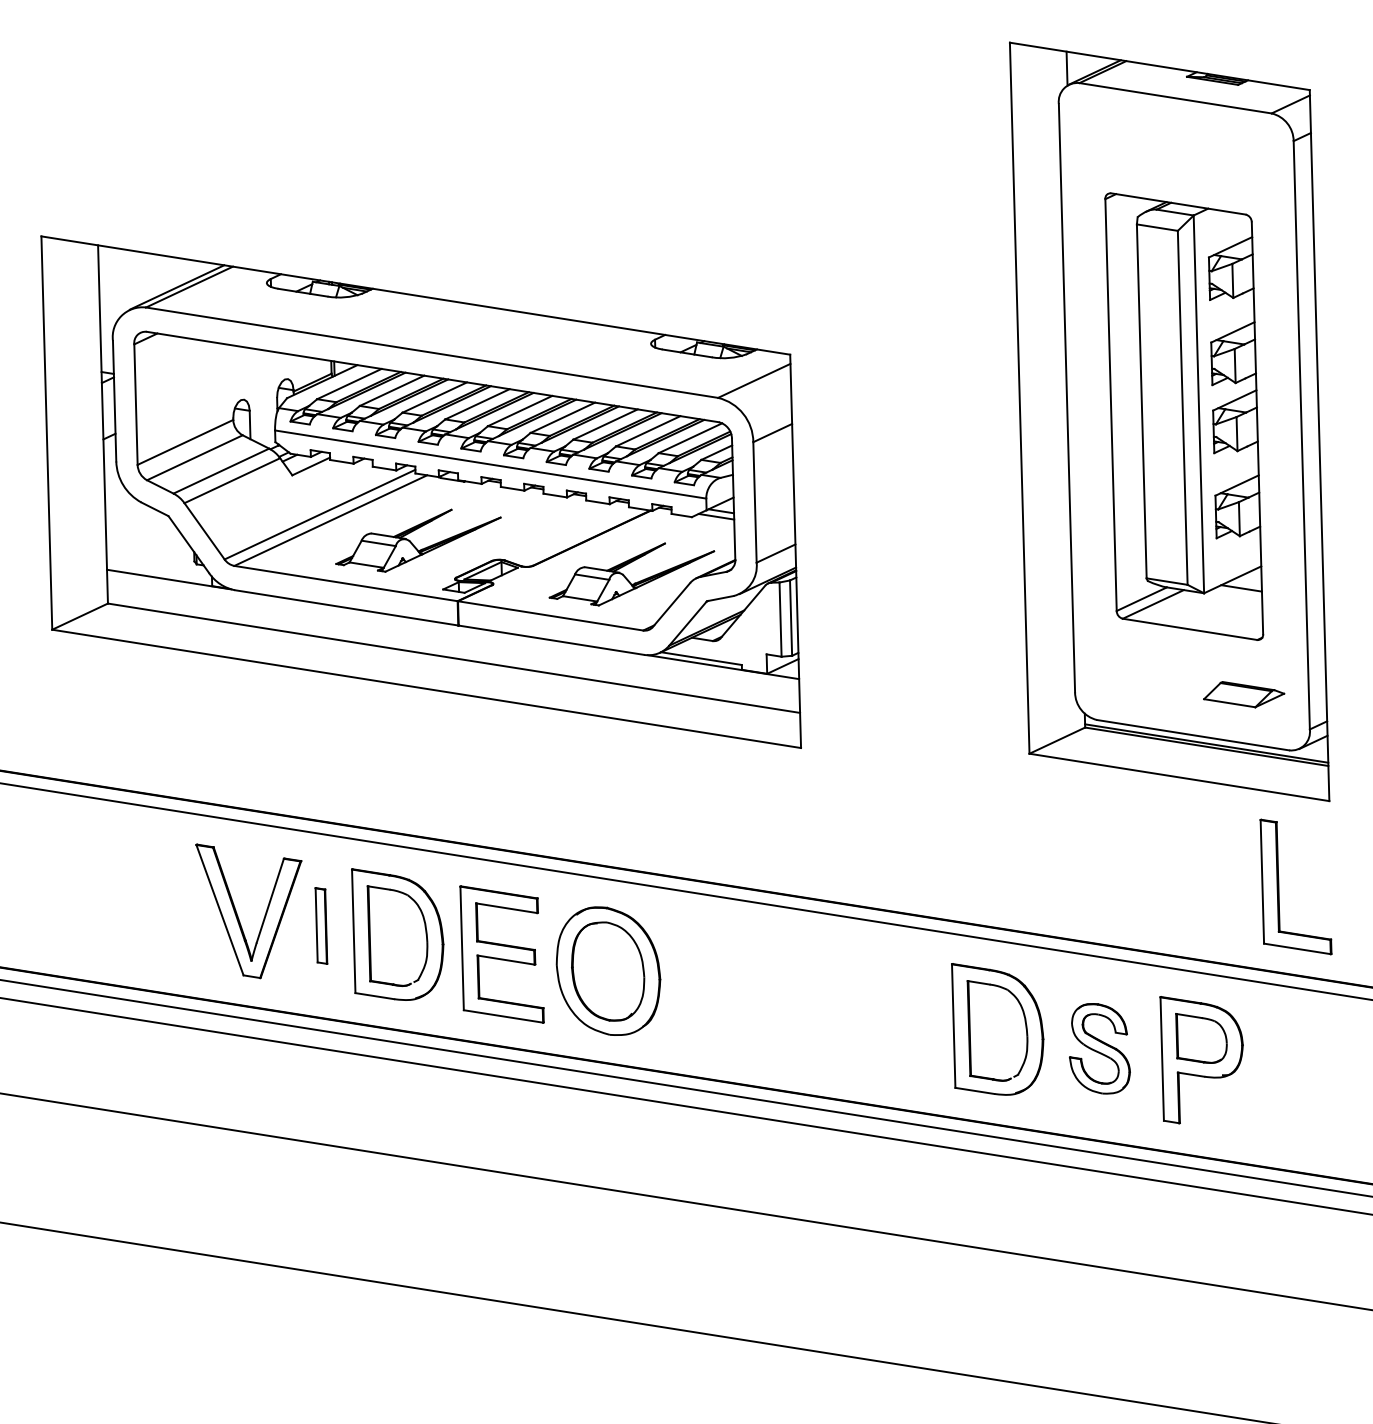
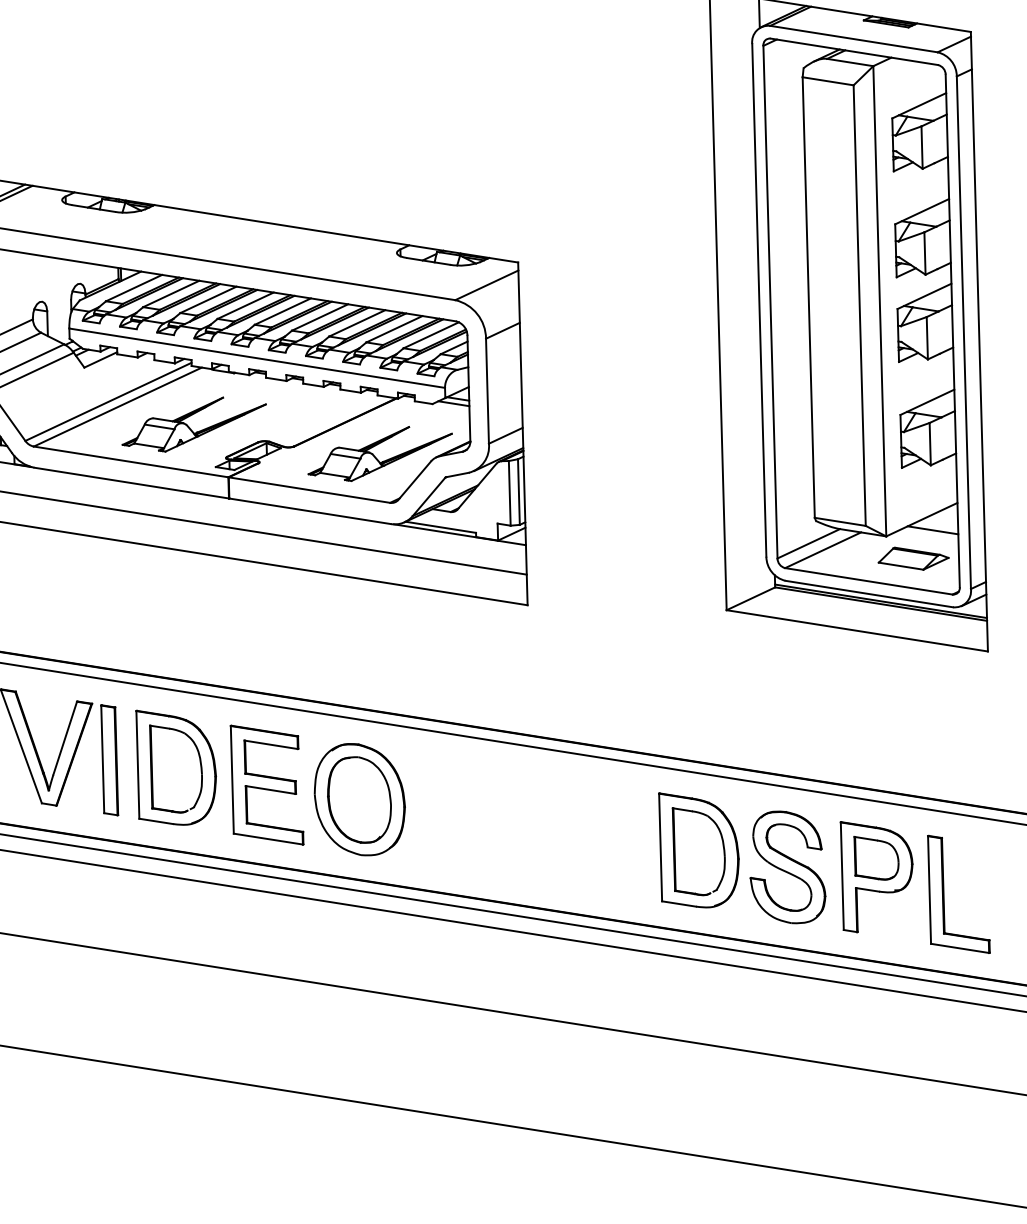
part: (1183, 416) -> (860, 316), size x1.43
part: (1279, 886) -> (944, 894), moved
part: (321, 925) -> (109, 759), size x1.67
part: (1099, 1048) -> (787, 867), size x1.43

